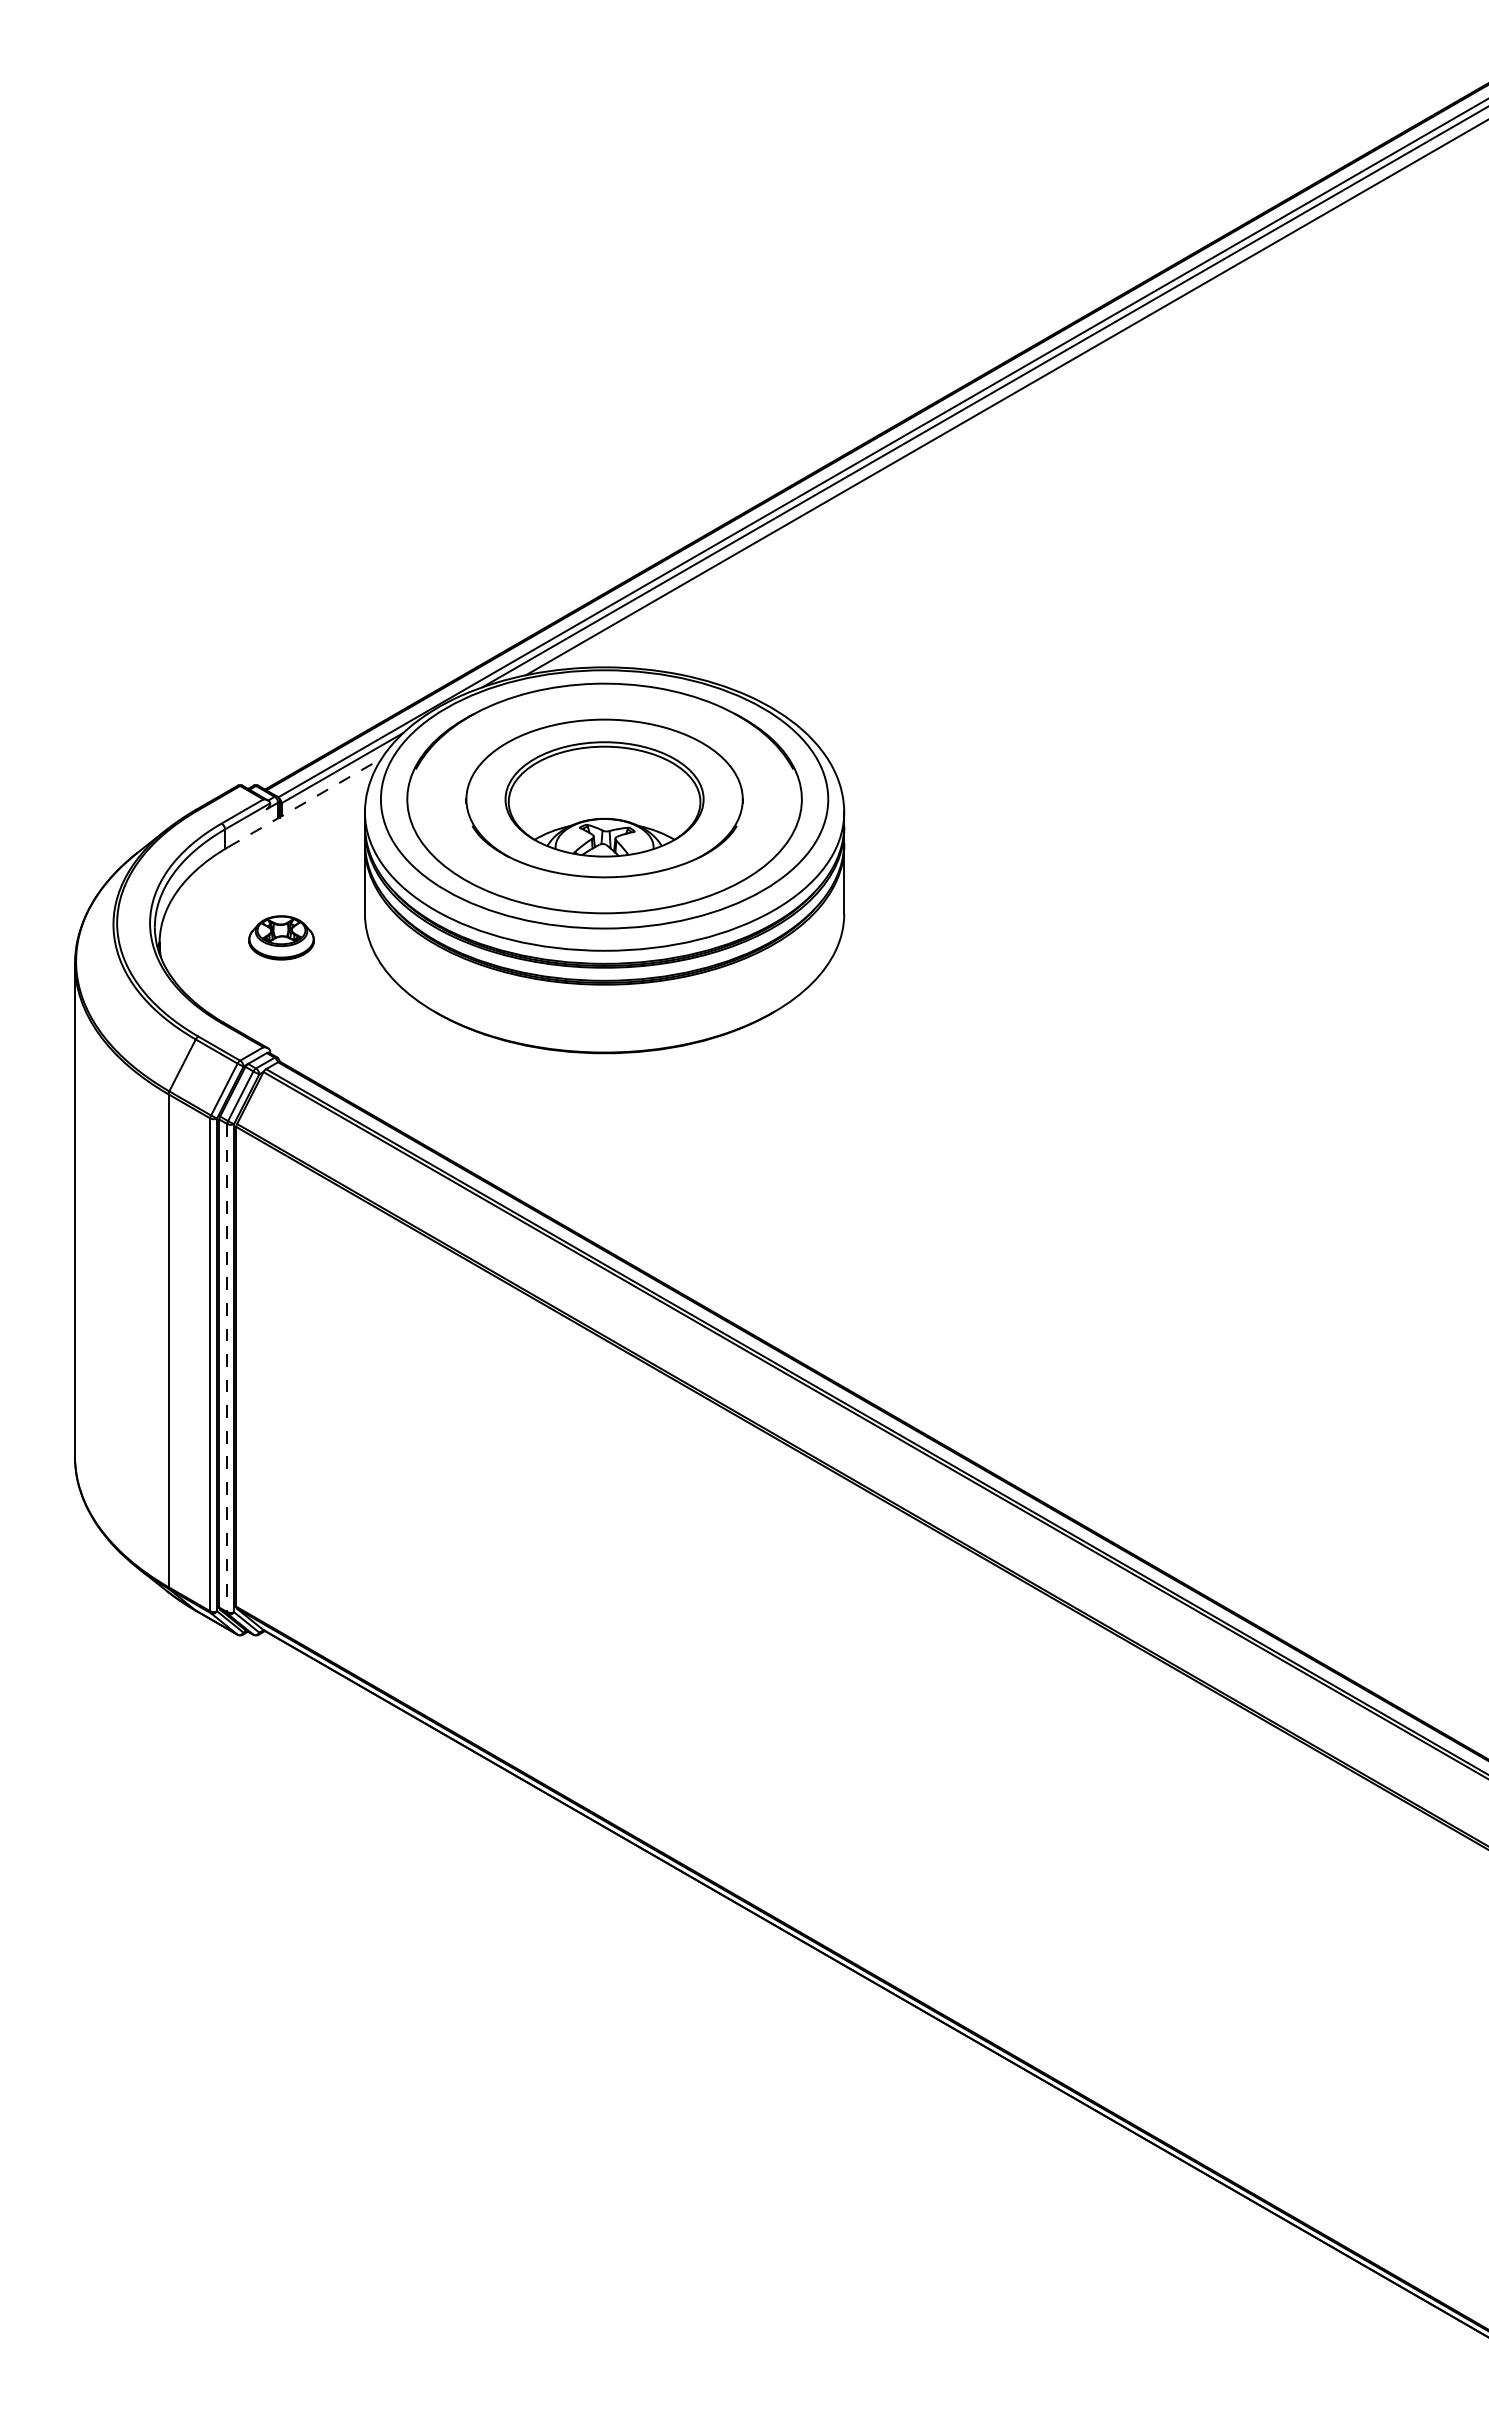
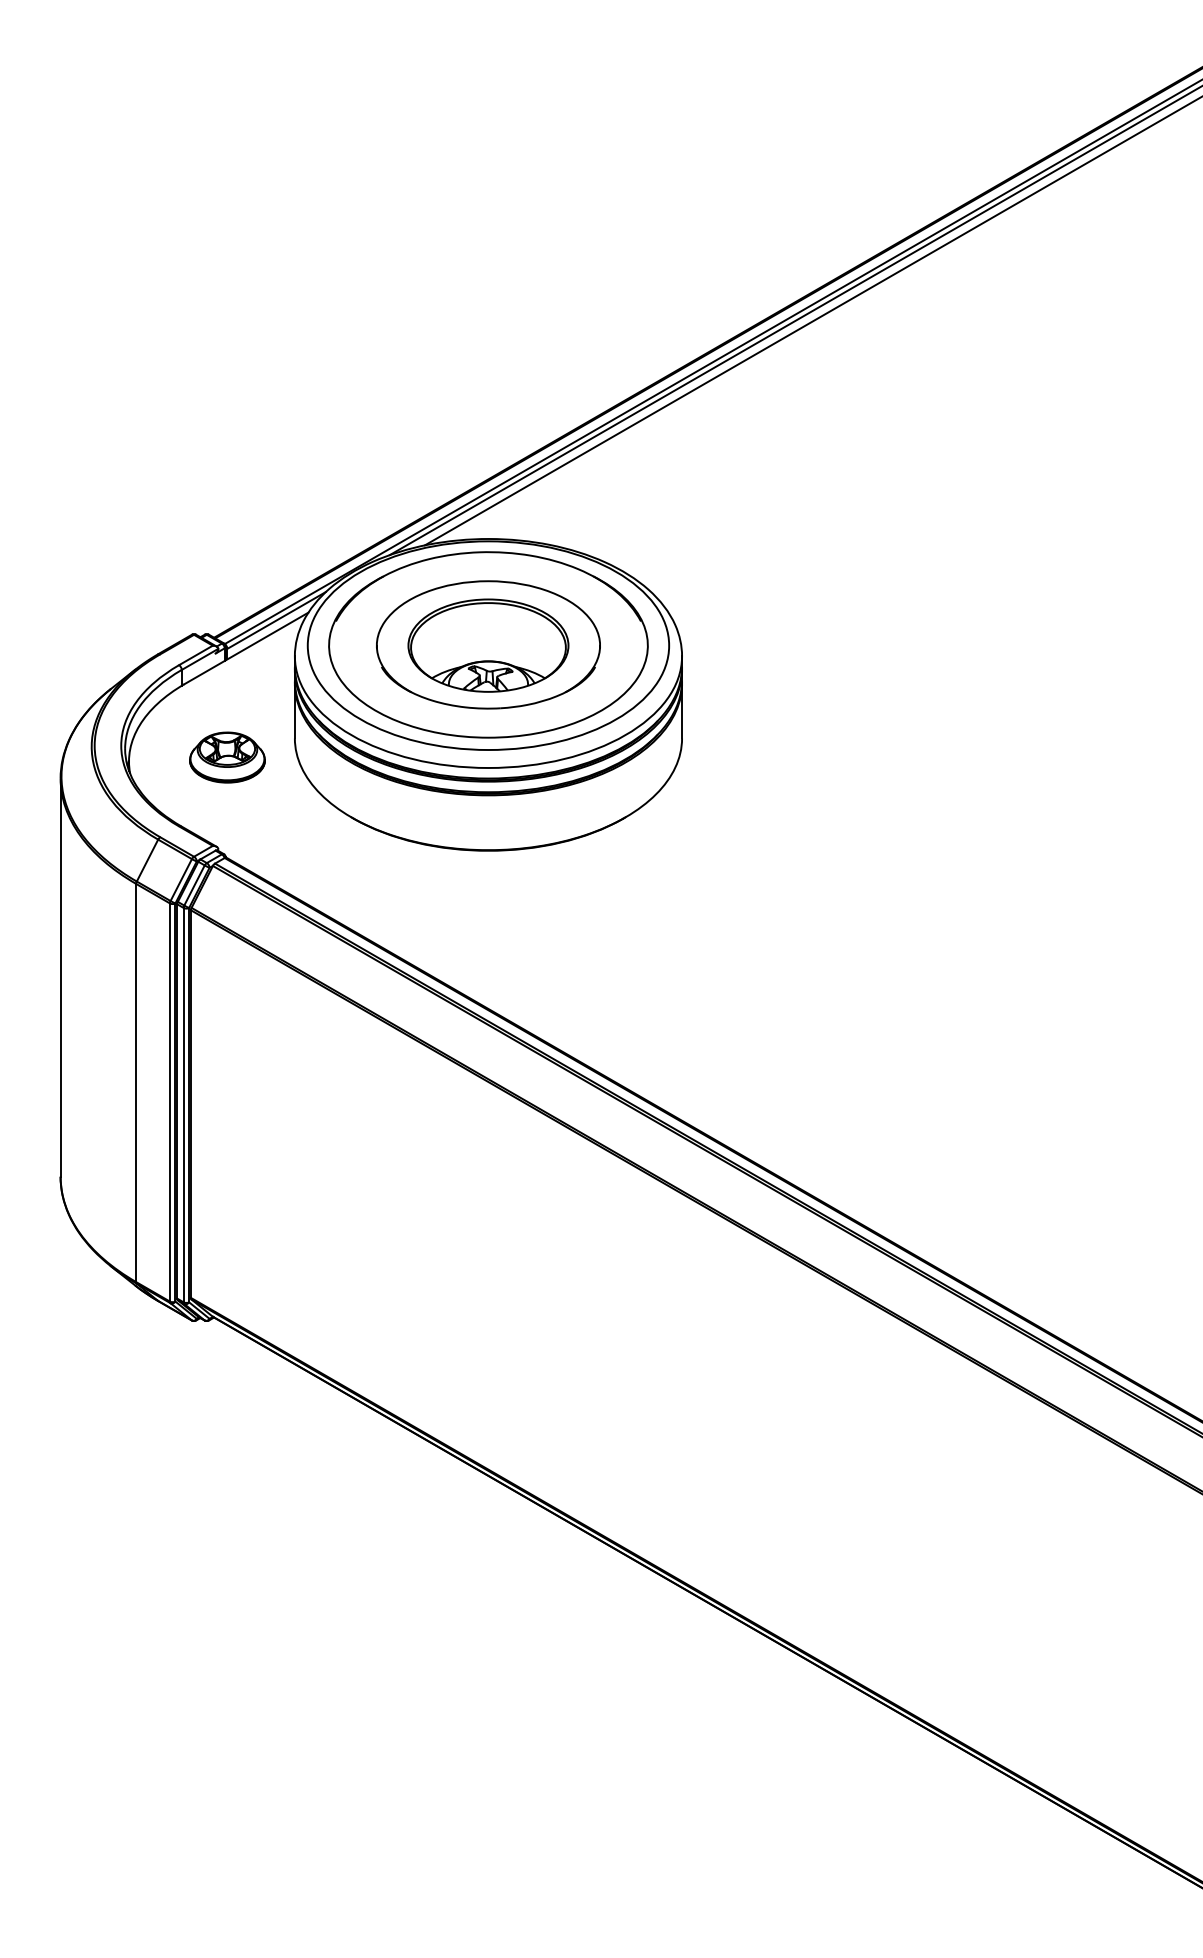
line: (305, 802) -> (246, 648), dashed -> solid
part: (281, 937) -> (227, 757), size x1.43
line: (227, 1368) -> (183, 1105), dashed -> solid

